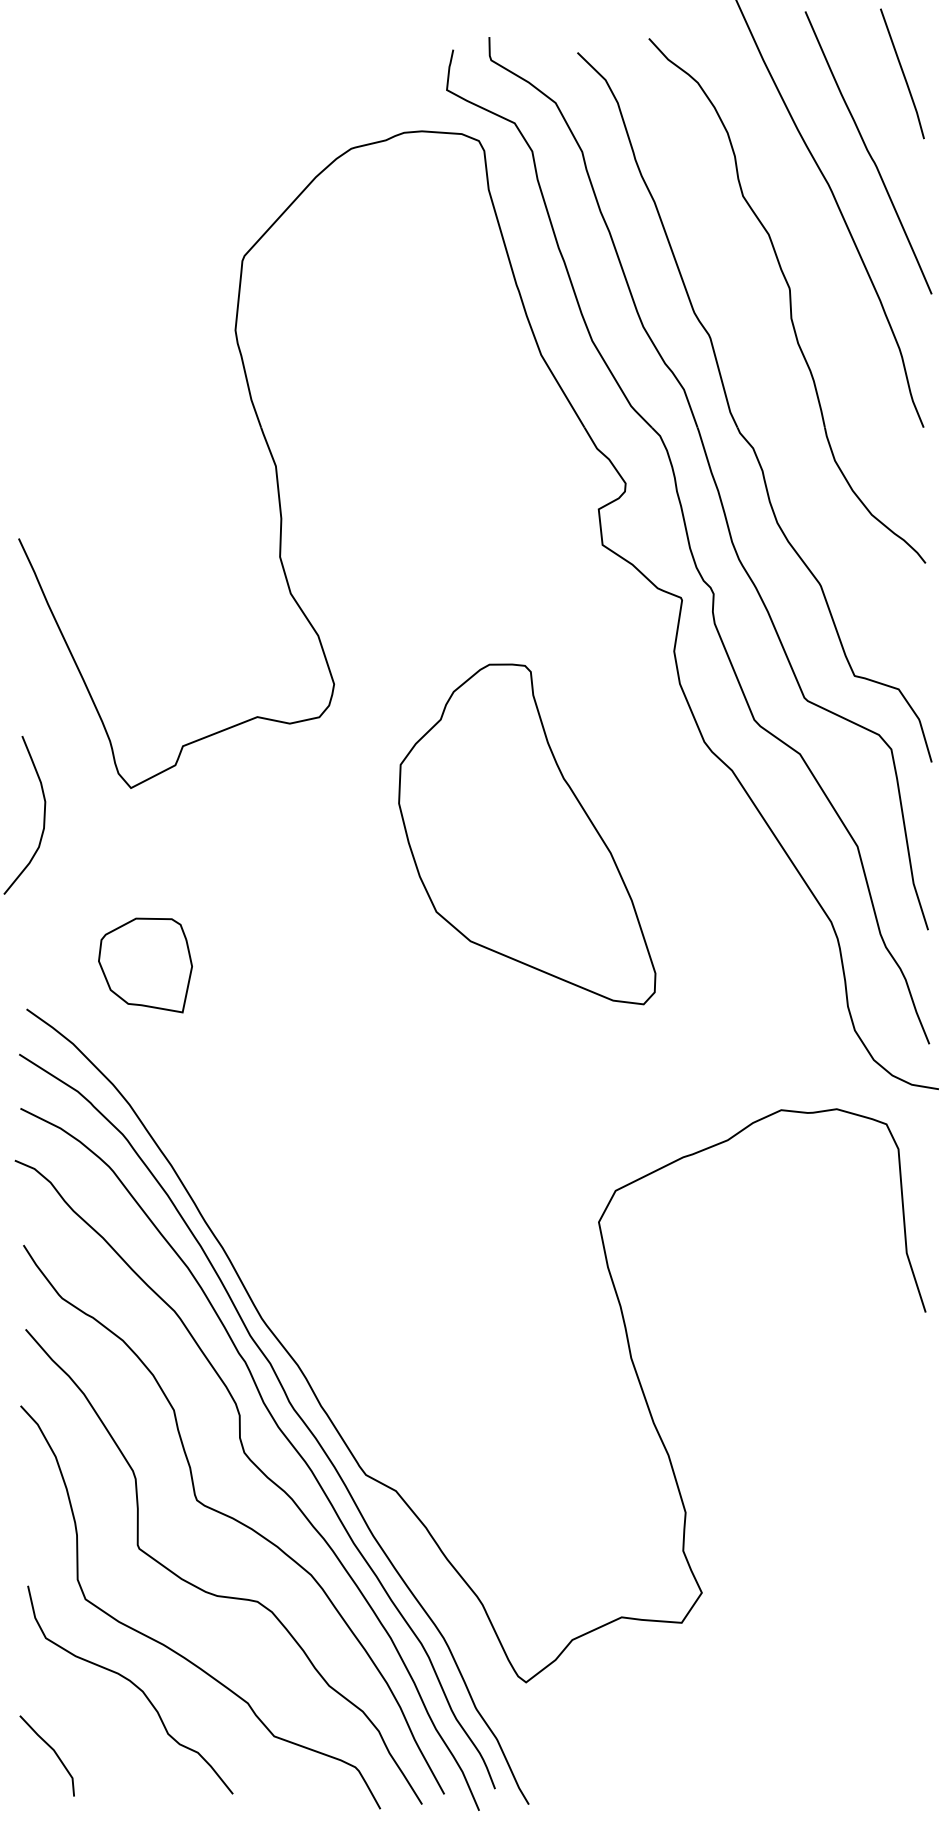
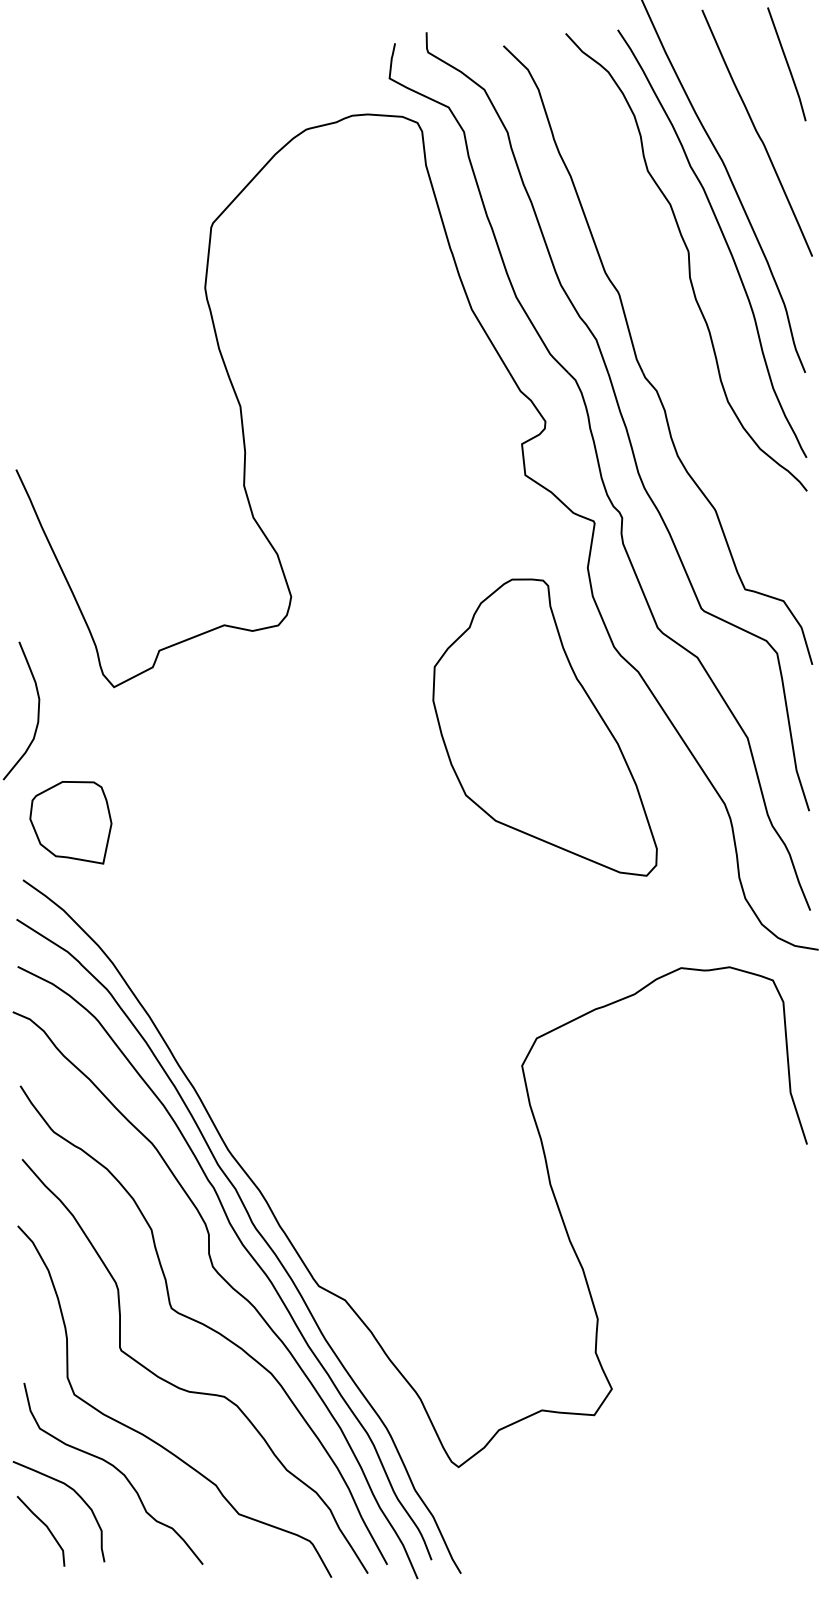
part: (829, 272) -> (723, 237), added
part: (527, 834) -> (545, 727), moved
part: (145, 965) -> (70, 822), moved
curve: (87, 1712) -> (76, 1493), added

